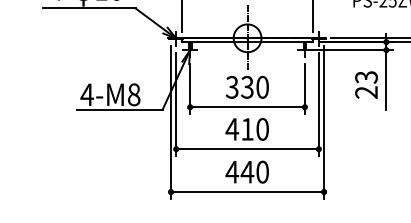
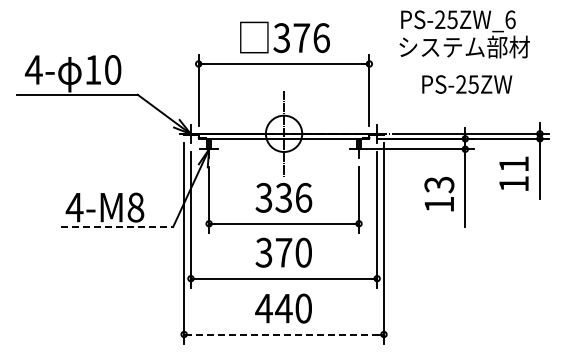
text: (262, 87) -> (303, 197), 330 -> 336
text: (365, 92) -> (438, 204), 23 -> 13
line: (120, 110) -> (117, 227), solid -> dashed
text: (239, 129) -> (273, 252), 410 -> 370
line: (247, 192) -> (283, 334), solid -> dashed

